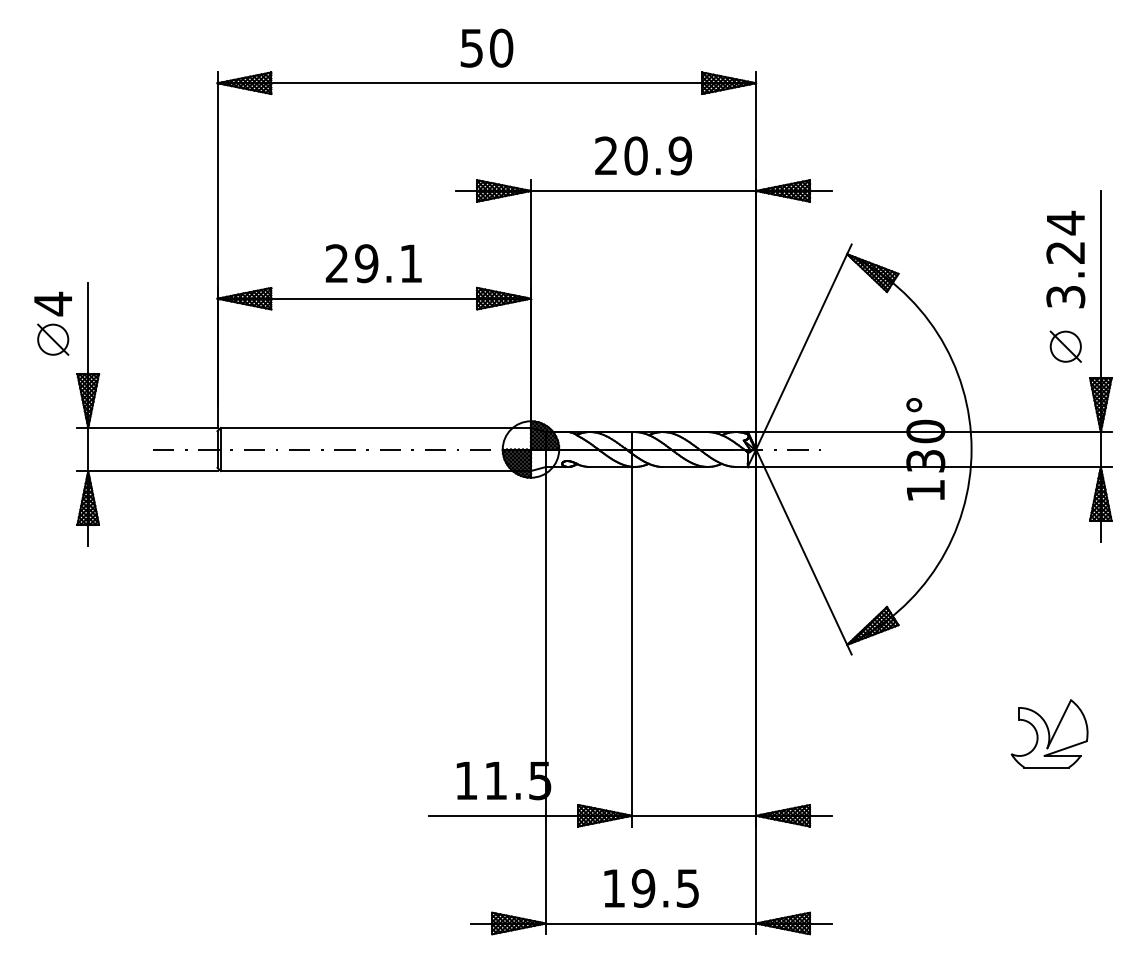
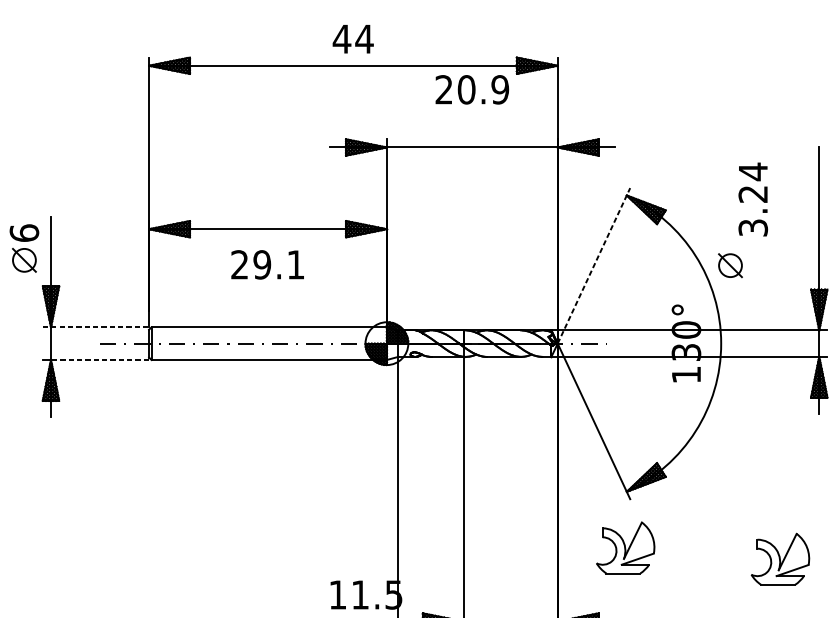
text: (486, 47) -> (353, 38), 50 -> 44
text: (643, 155) -> (472, 89), moved
text: (1065, 259) -> (753, 199), moved
text: (373, 263) -> (267, 264), moved
text: (52, 303) -> (23, 232), 4 -> 6
line: (804, 346) -> (594, 265), solid -> dashed
part: (1065, 346) -> (730, 265), moved
line: (147, 427) -> (95, 326), solid -> dashed
line: (152, 471) -> (99, 360), solid -> dashed
part: (845, 718) -> (625, 547), added

